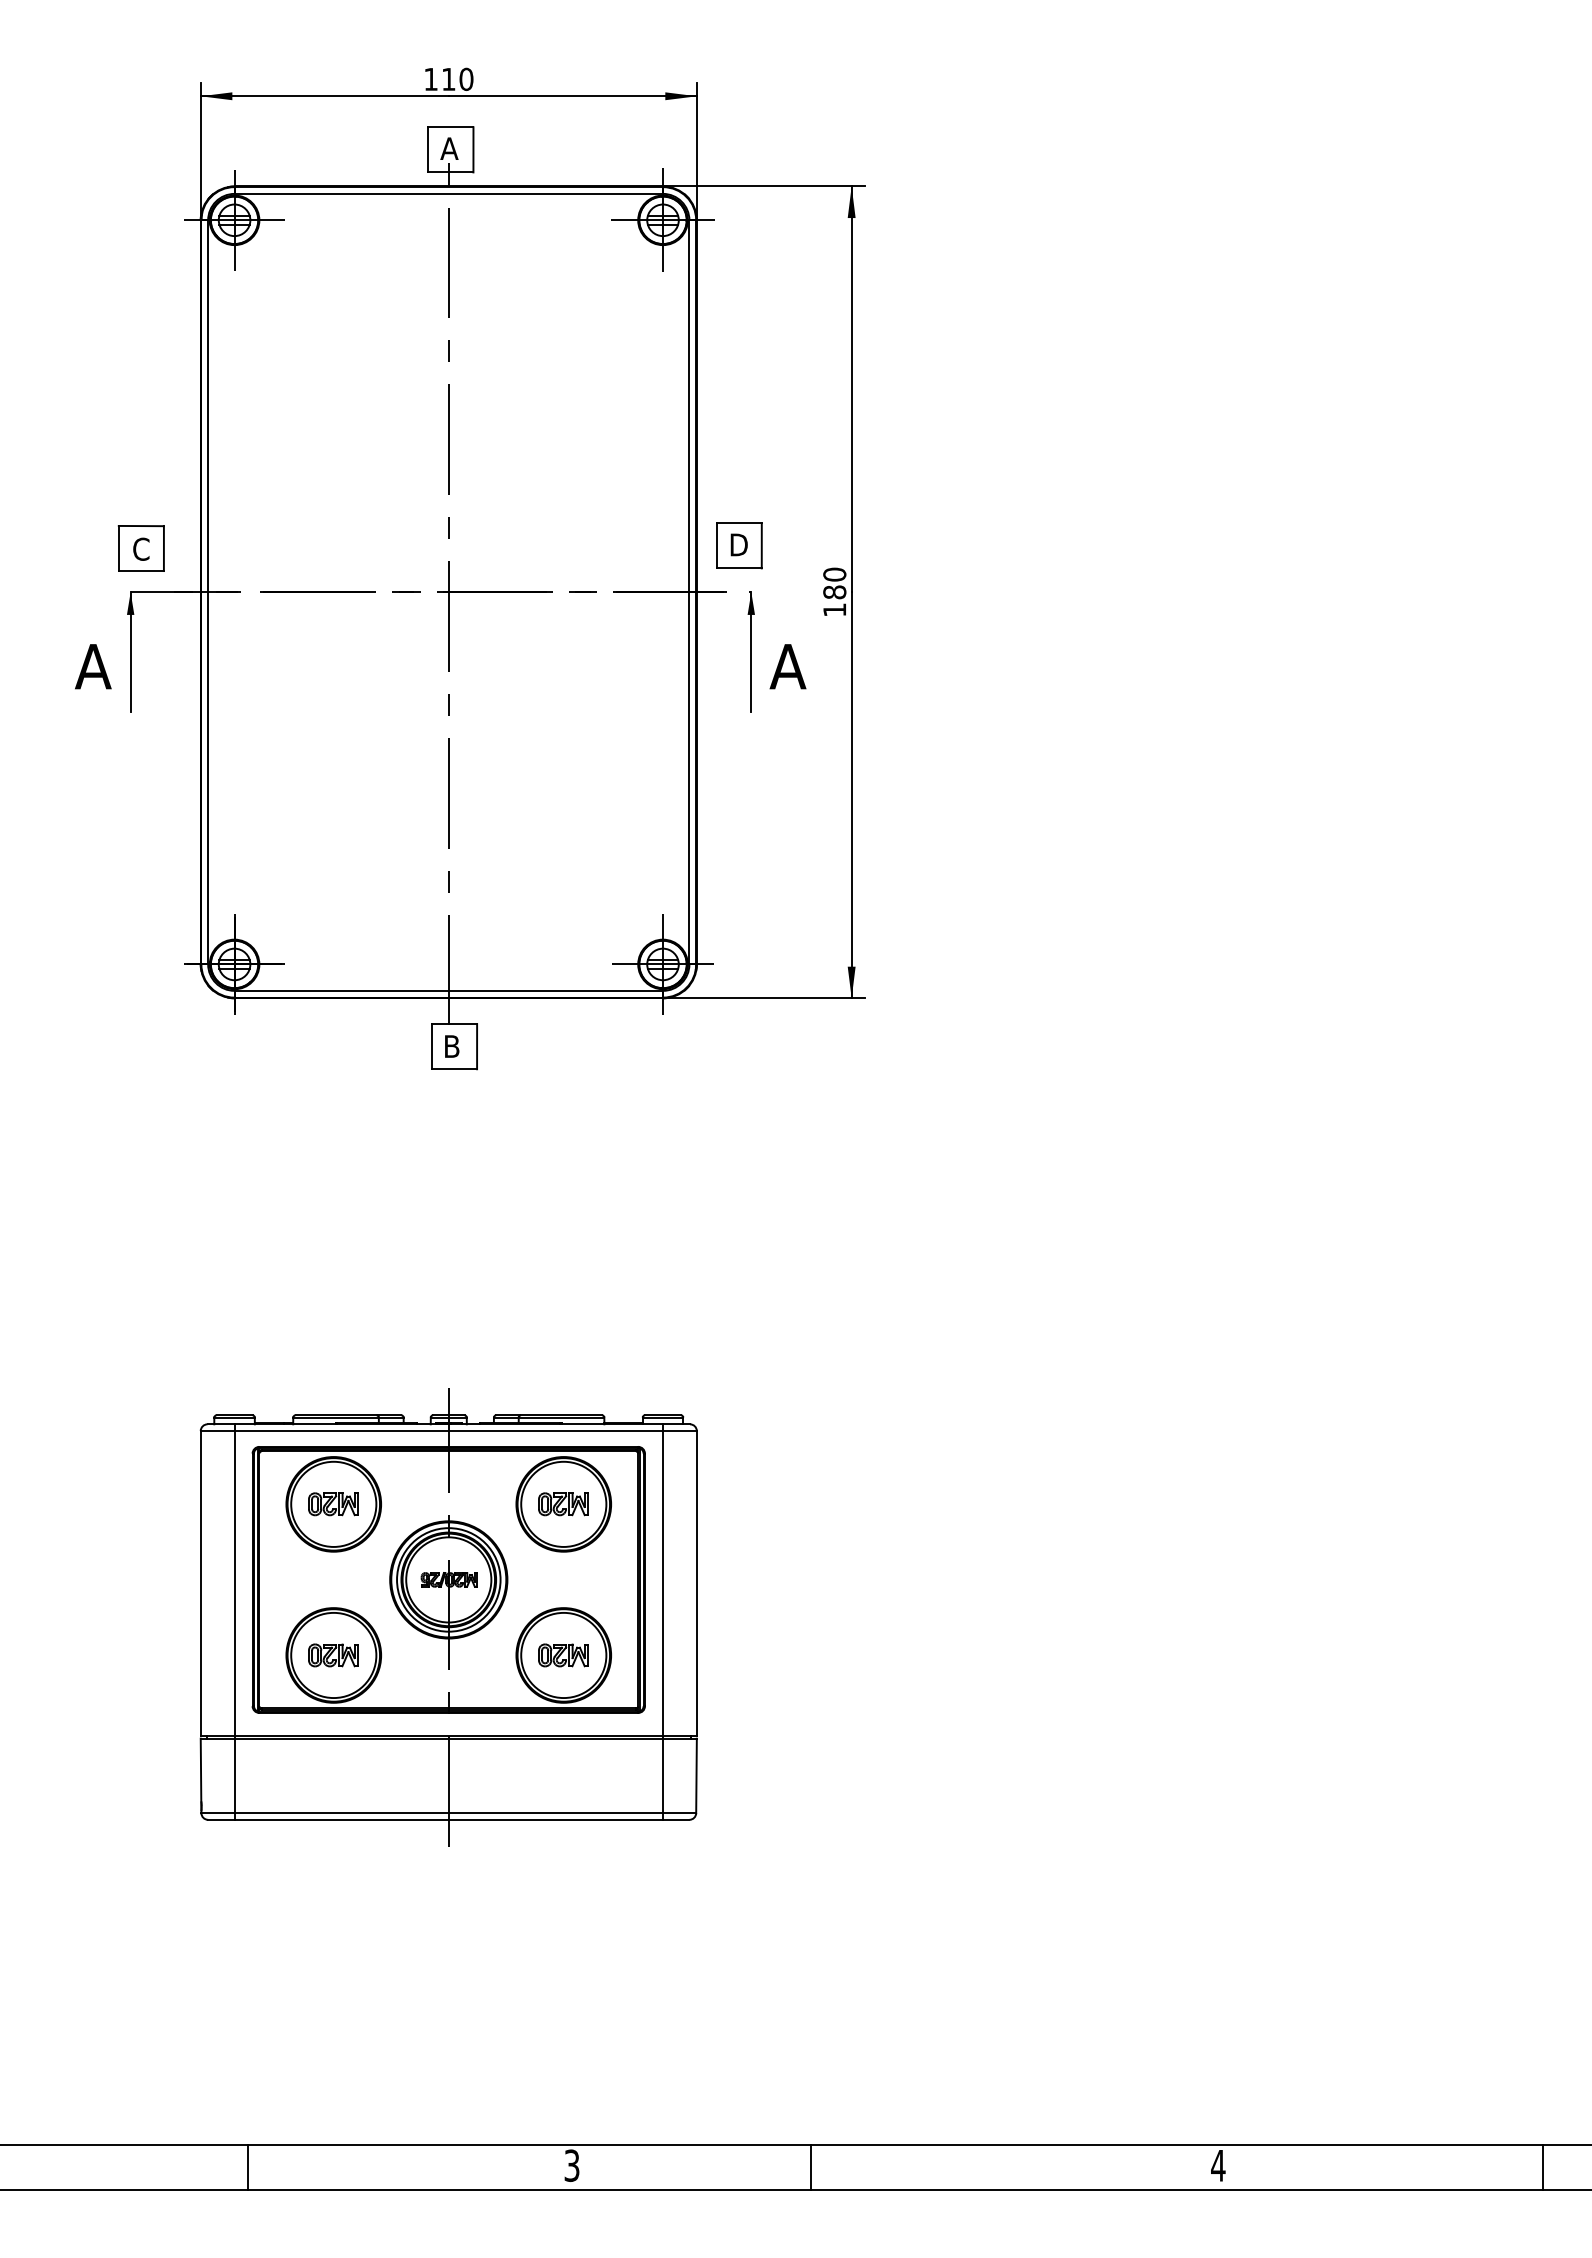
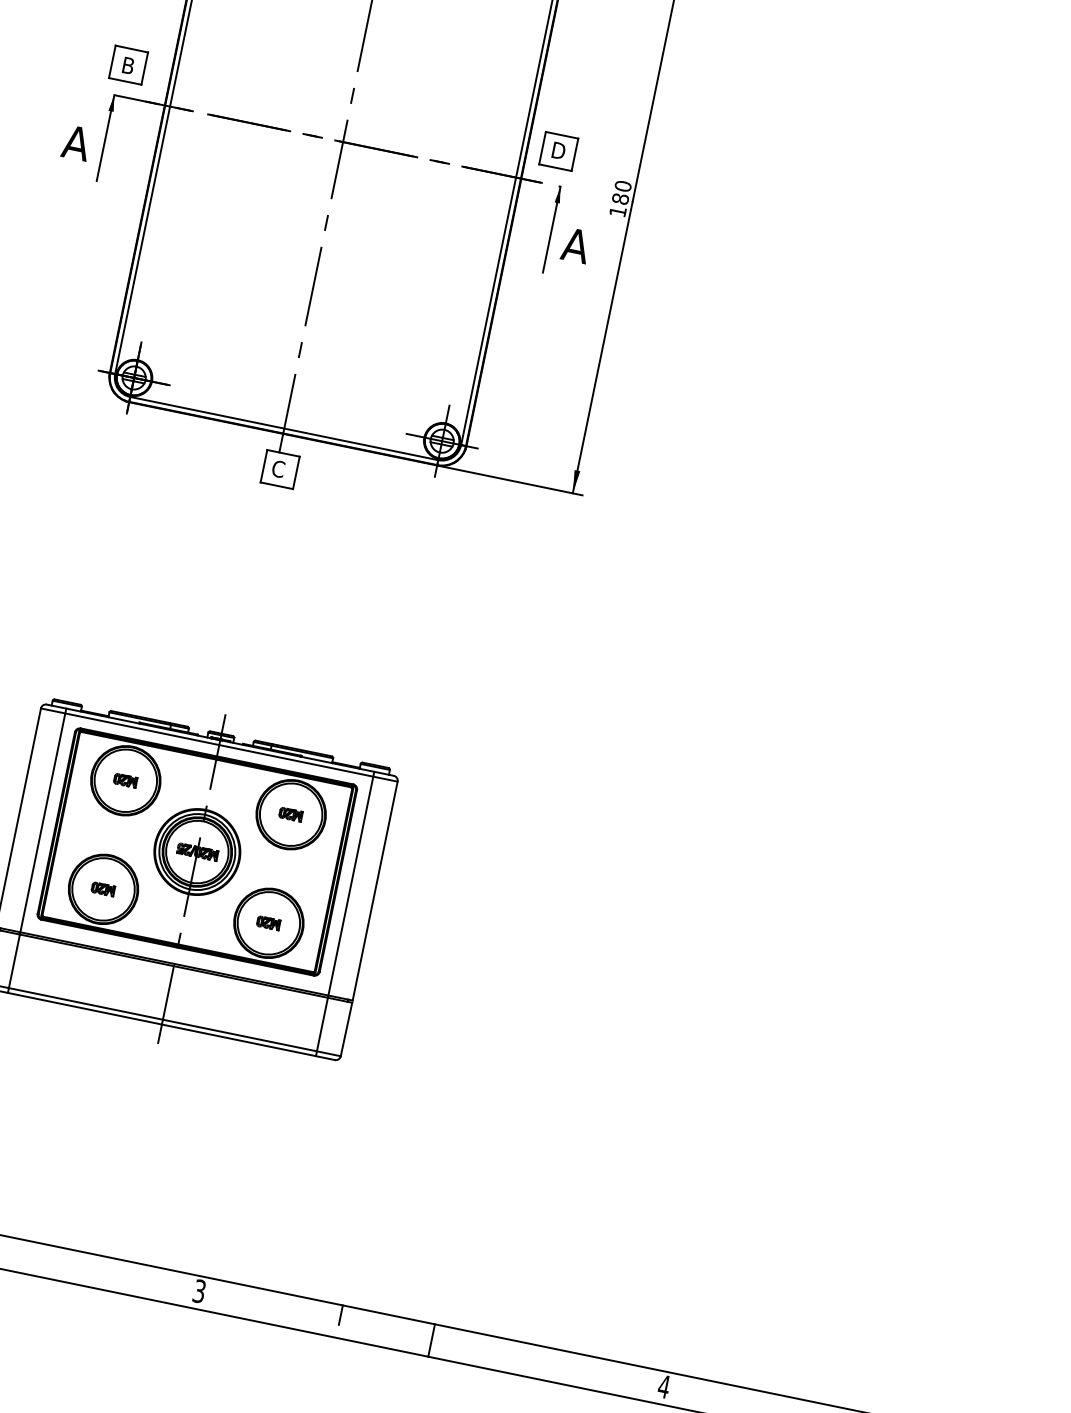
text: (141, 548) -> (128, 65), C -> B
text: (452, 1046) -> (278, 469), B -> C
part: (333, 1504) -> (125, 780), size x0.62
part: (563, 1504) -> (290, 814), size x0.62
part: (333, 1655) -> (103, 889), size x0.62
part: (563, 1655) -> (268, 923), size x0.62
line: (767, 2158) -> (341, 1315), added
line: (811, 2167) -> (431, 1340), moved

